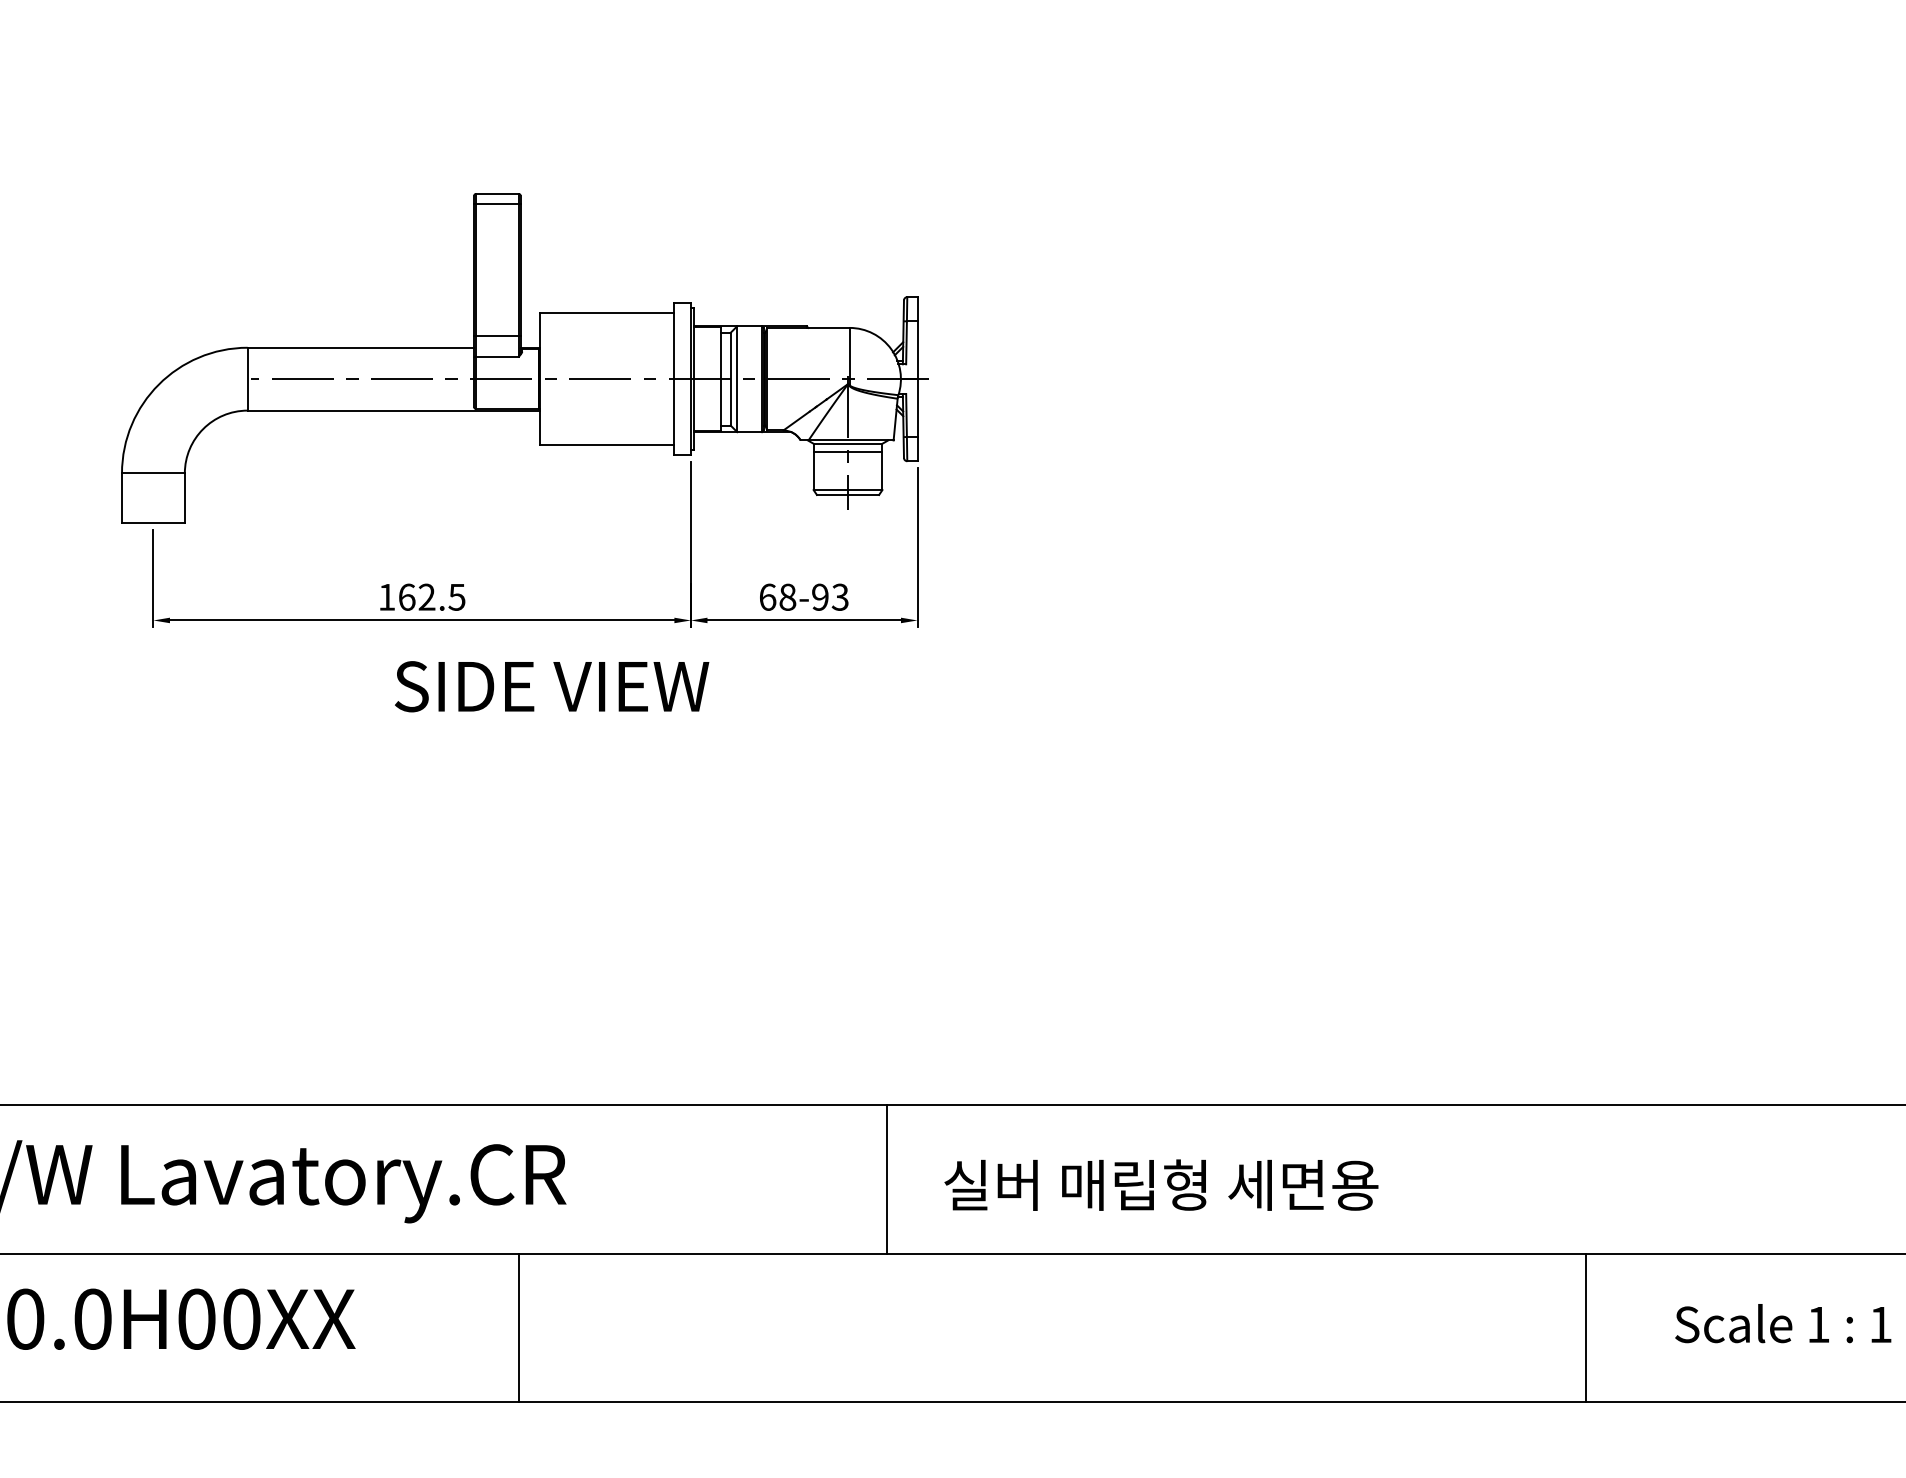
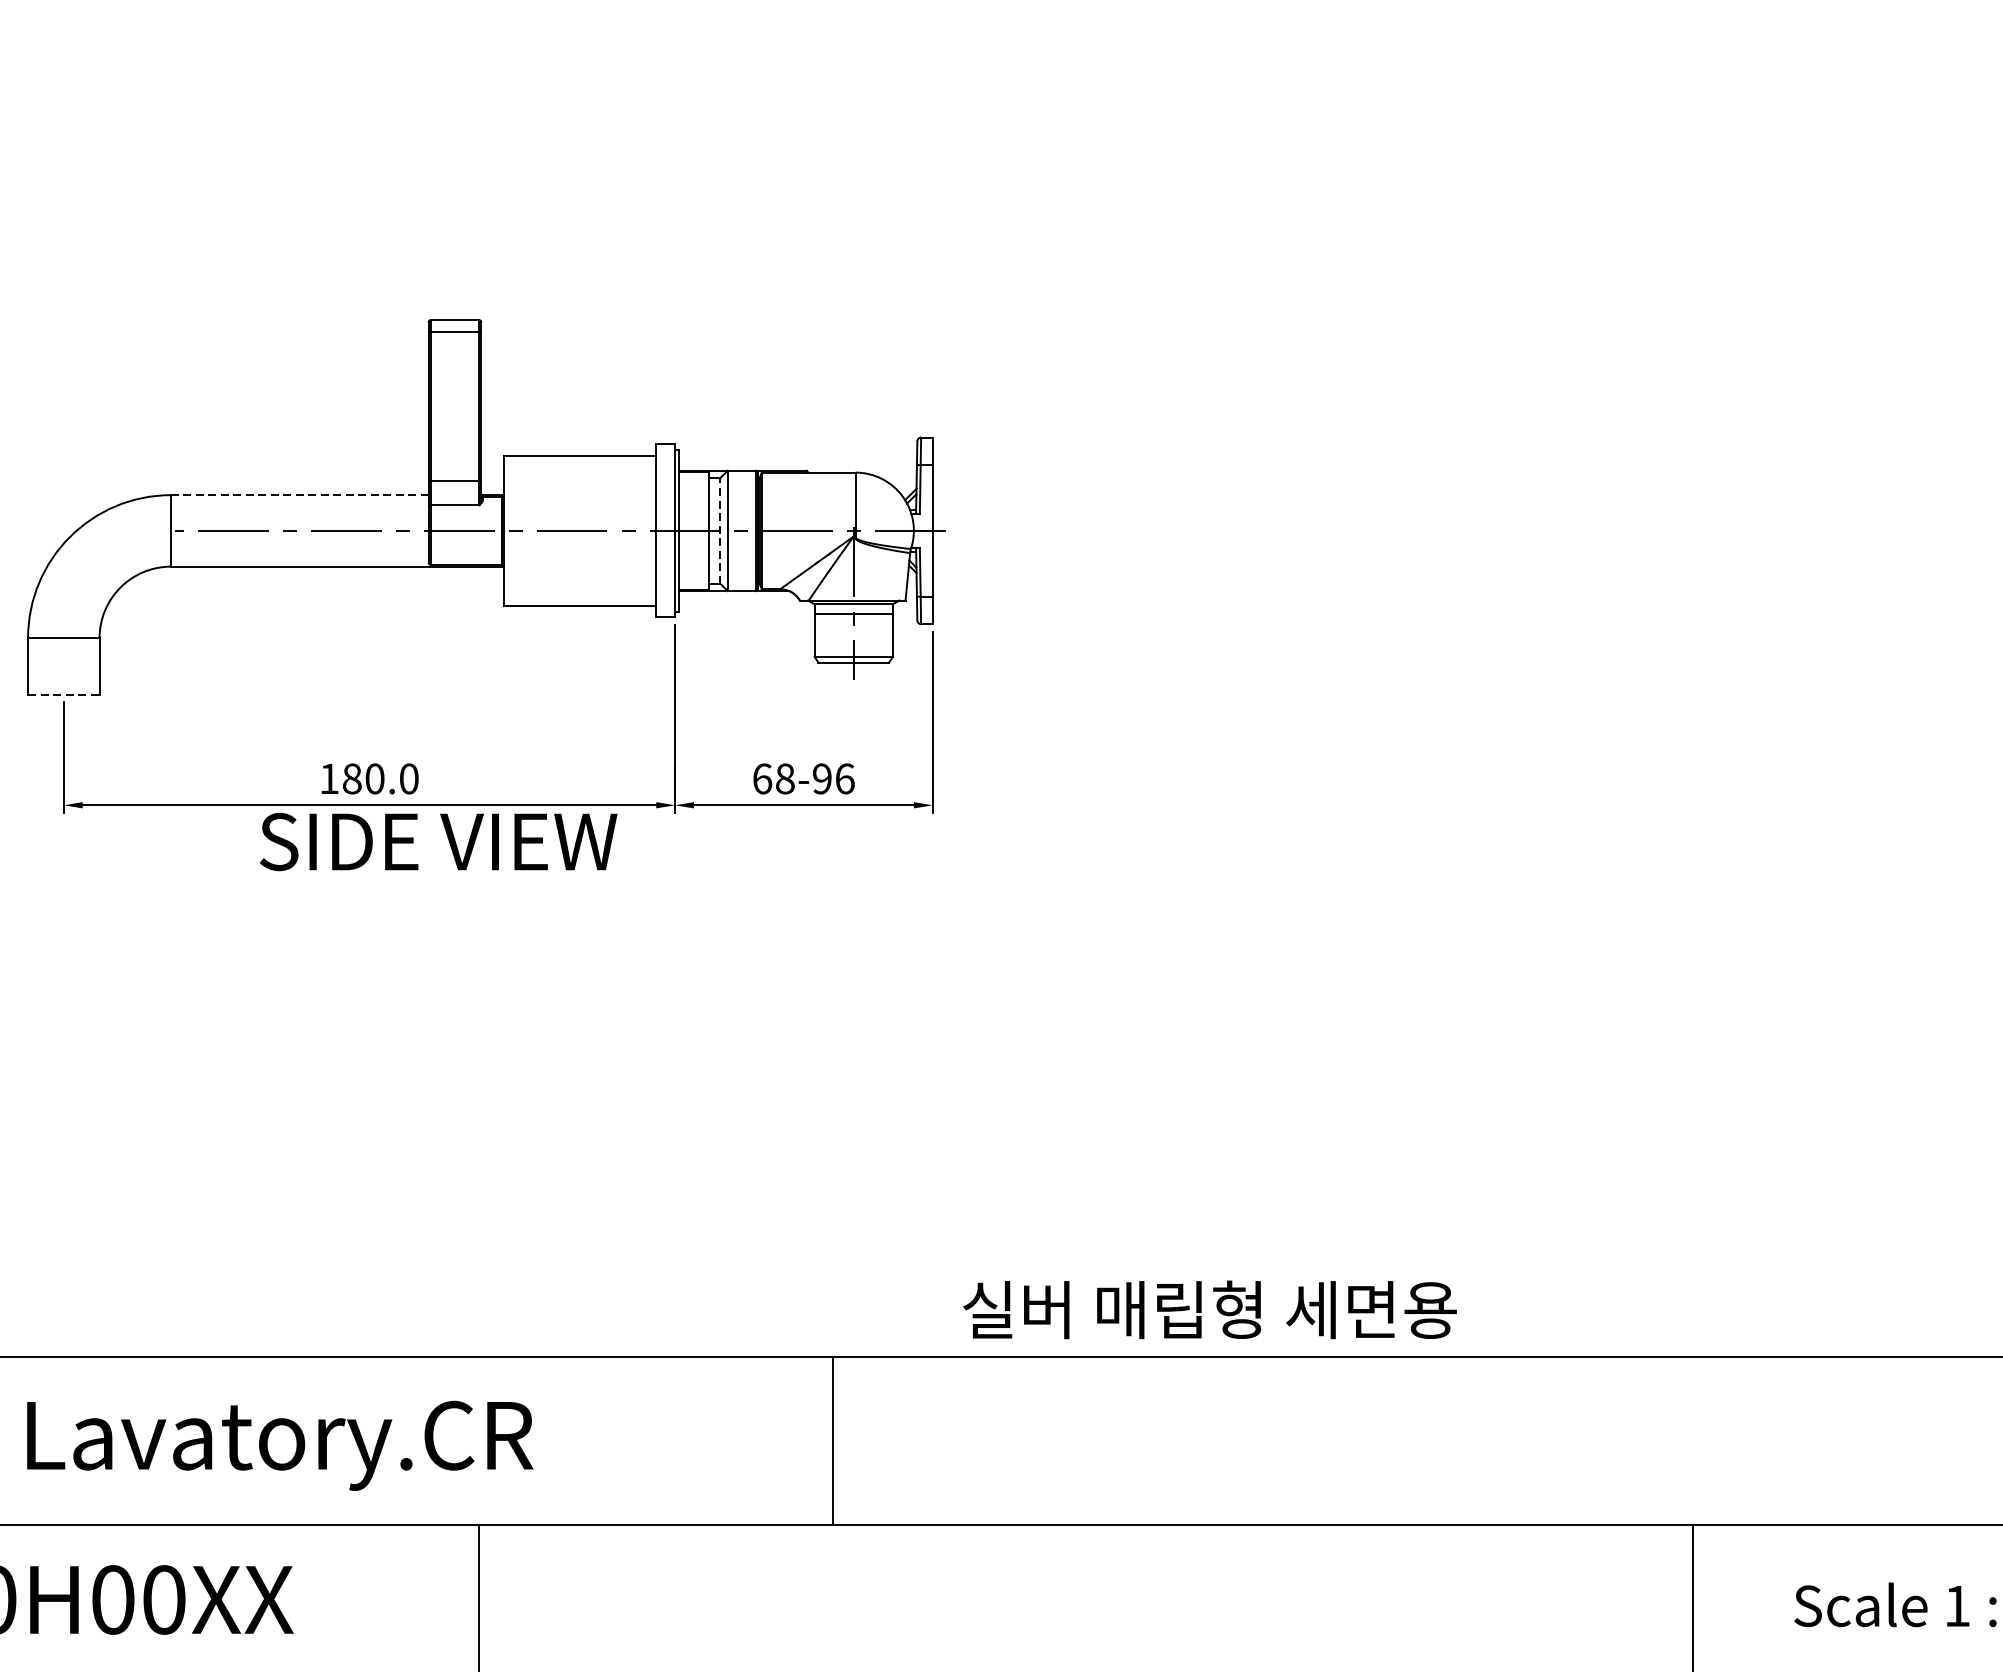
line: (360, 347) -> (299, 494), solid -> dashed
line: (730, 378) -> (720, 530), solid -> dashed
line: (153, 523) -> (63, 695), solid -> dashed
text: (431, 596) -> (380, 778), 162.5 -> 180.0
text: (839, 596) -> (844, 778), 68-93 -> 68-96
text: (552, 686) -> (439, 841), moved
line: (887, 1179) -> (833, 1441), moved
text: (1161, 1184) -> (1210, 1309), moved

